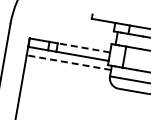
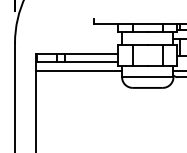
line: (83, 47) -> (91, 53), dashed -> solid
line: (69, 62) -> (79, 70), dashed -> solid

